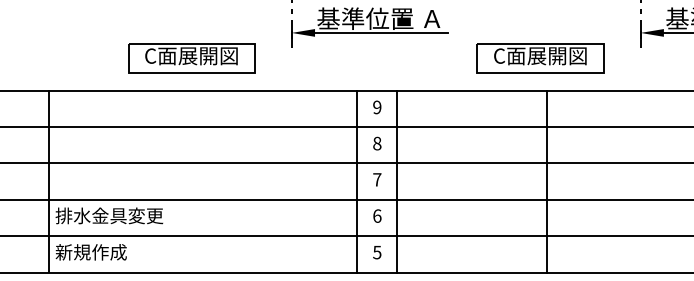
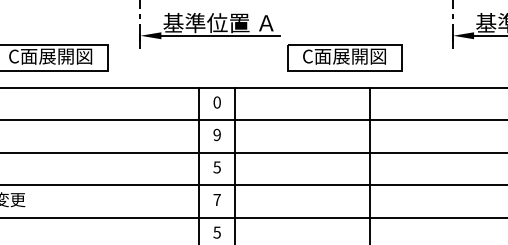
part: (540, 58) -> (344, 58), moved
text: (377, 107) -> (217, 102), 9 -> 0
text: (377, 143) -> (217, 134), 8 -> 9
text: (377, 179) -> (217, 167), 7 -> 5
text: (377, 215) -> (217, 199), 6 -> 7

